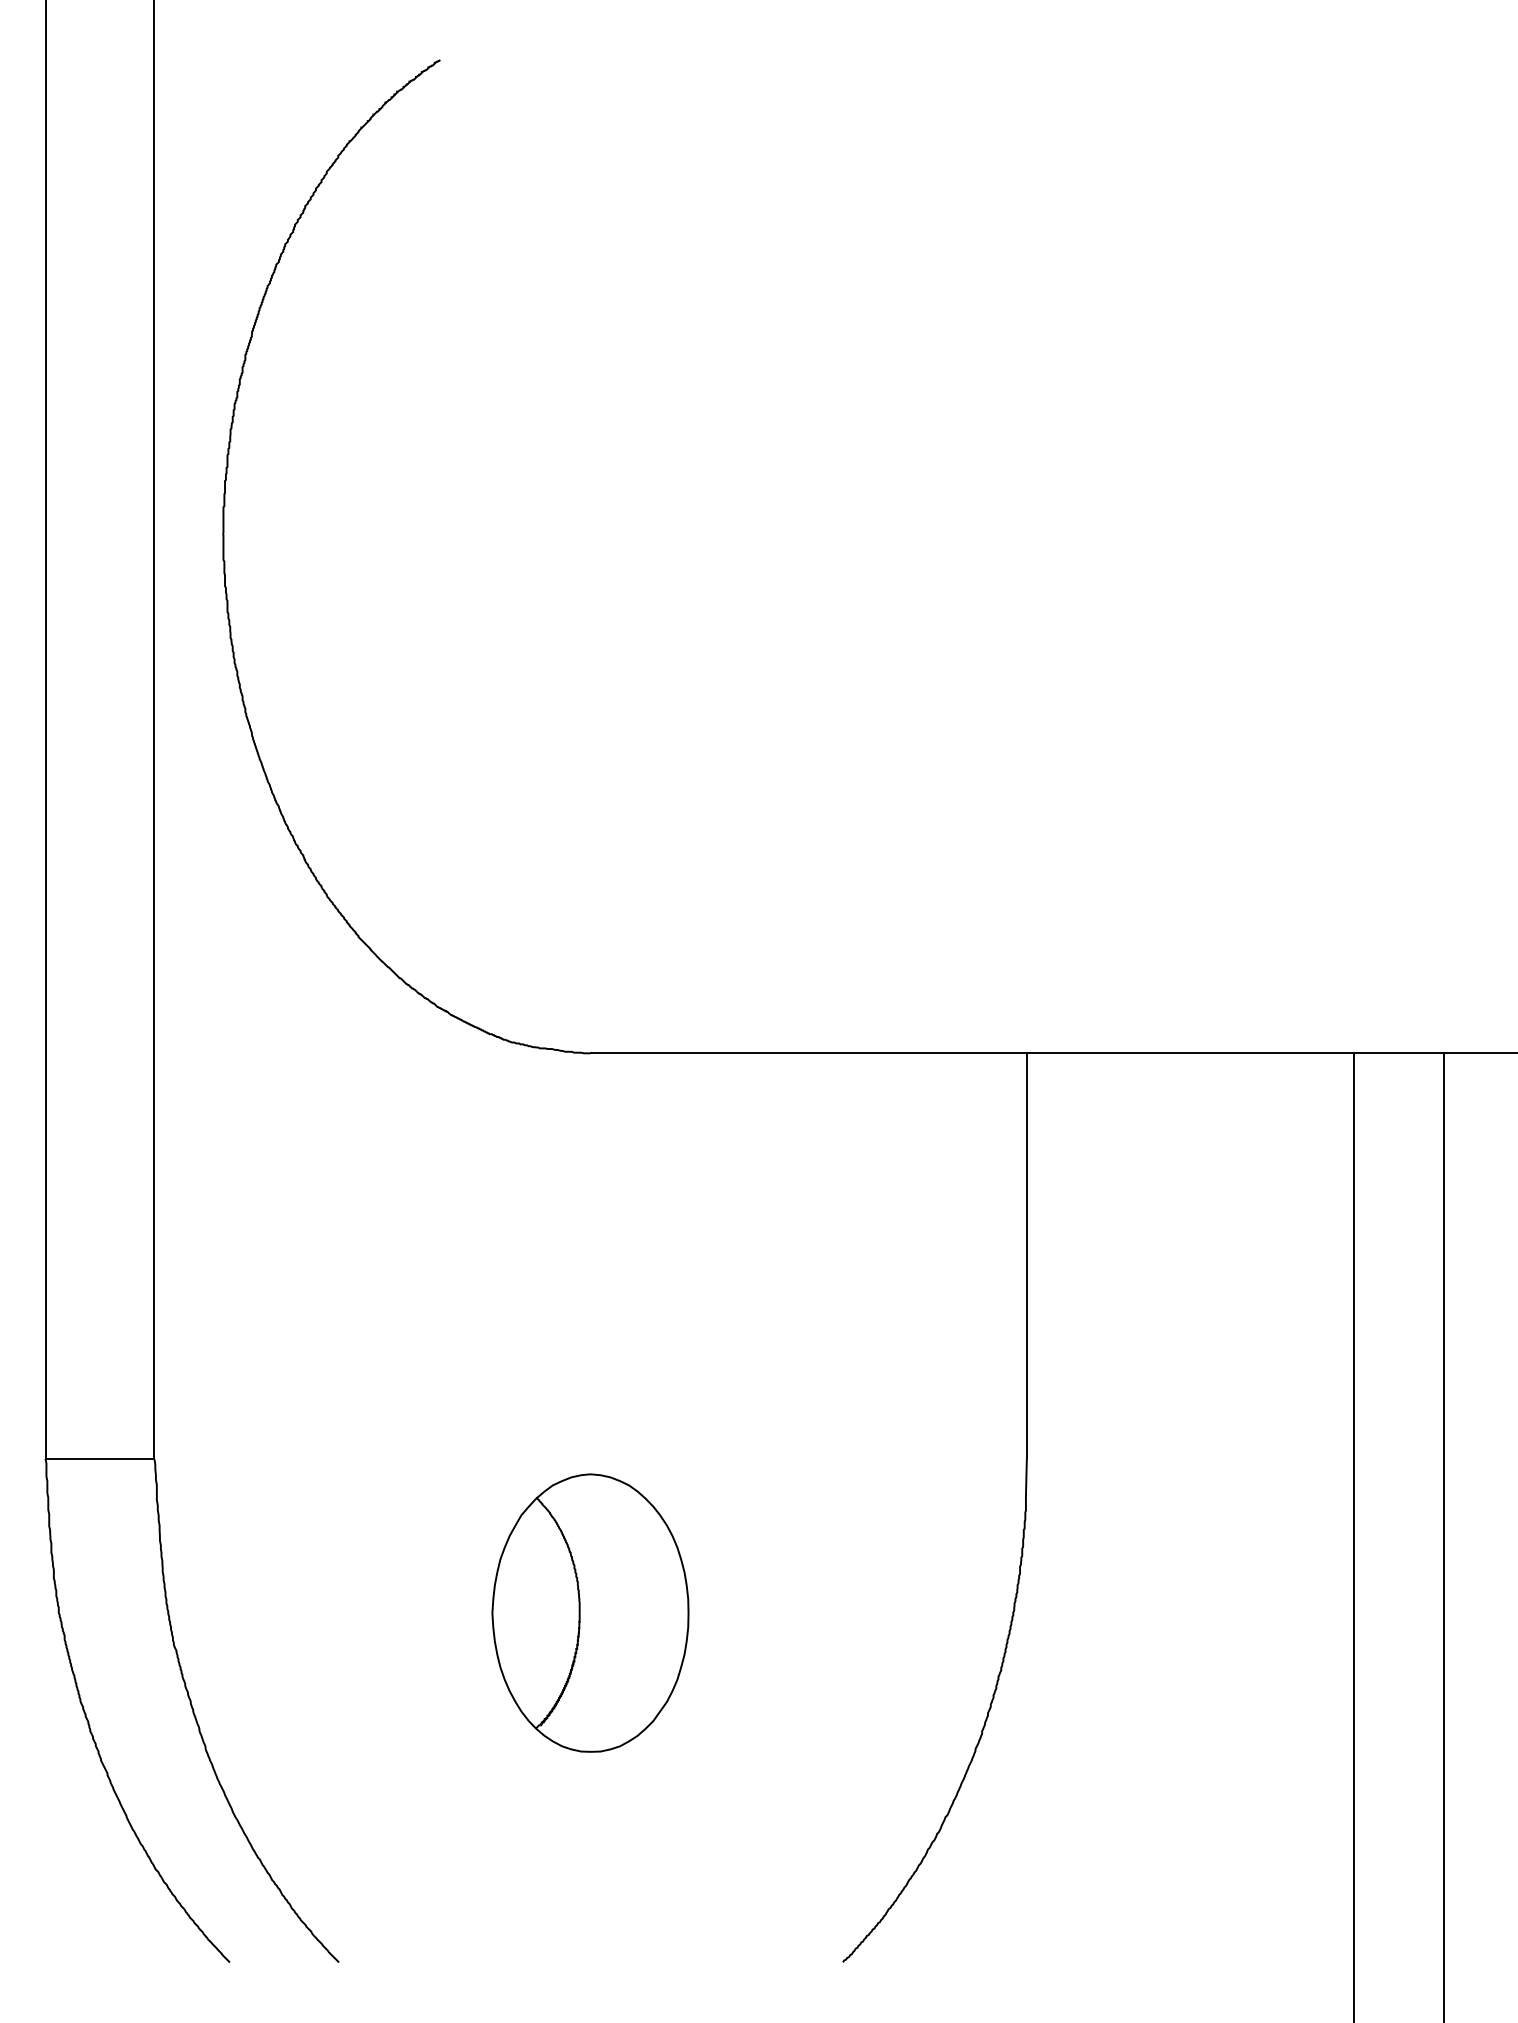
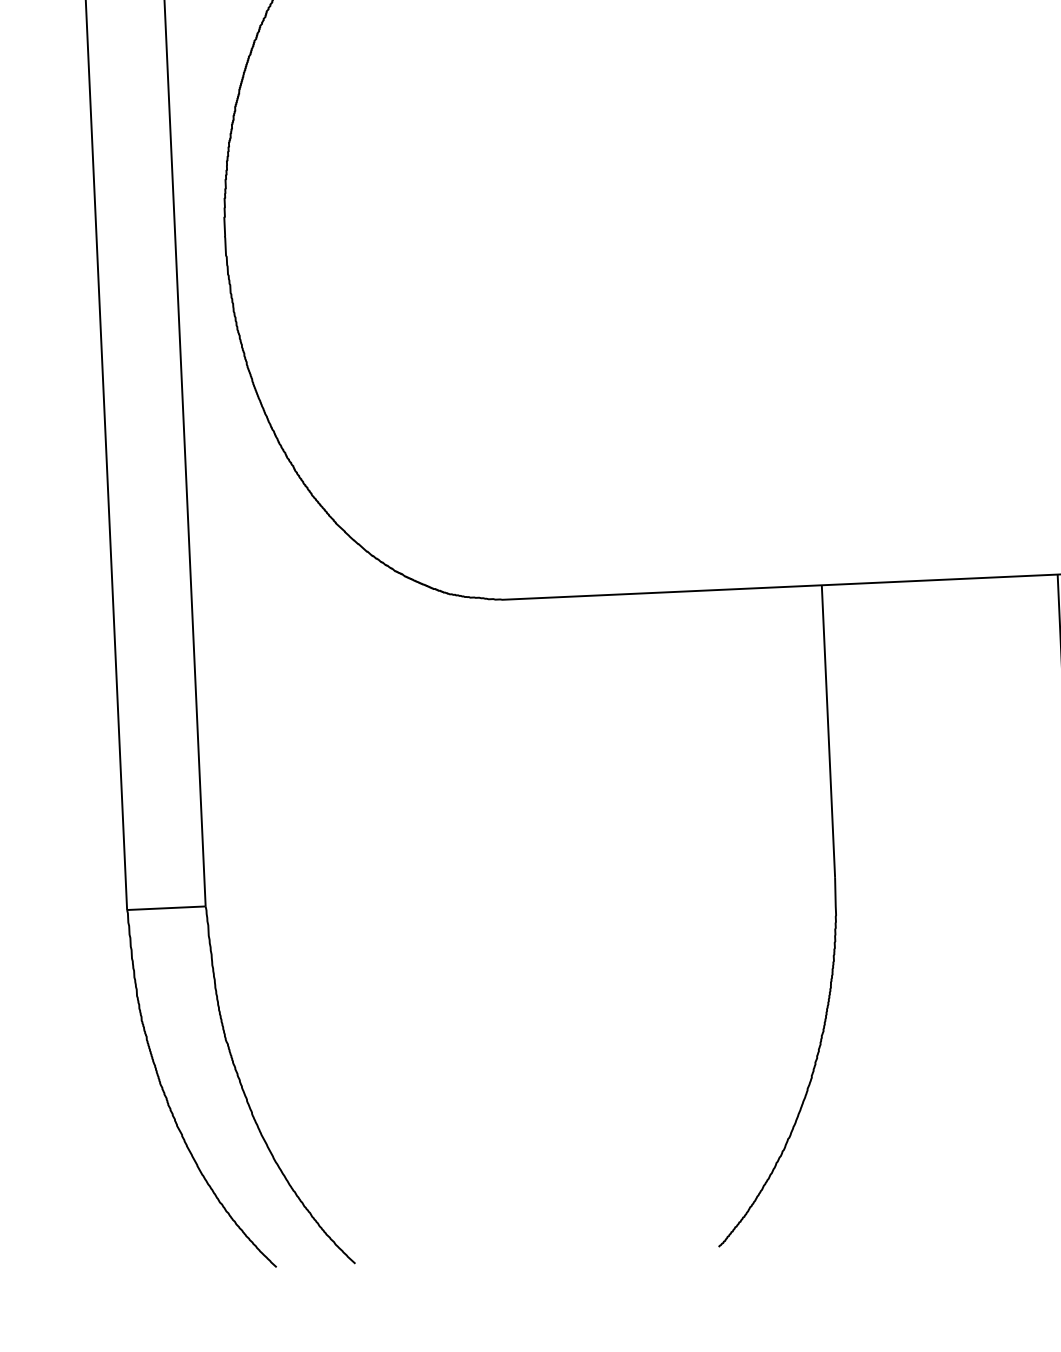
part: (590, 1612) -> (525, 1002), removed

